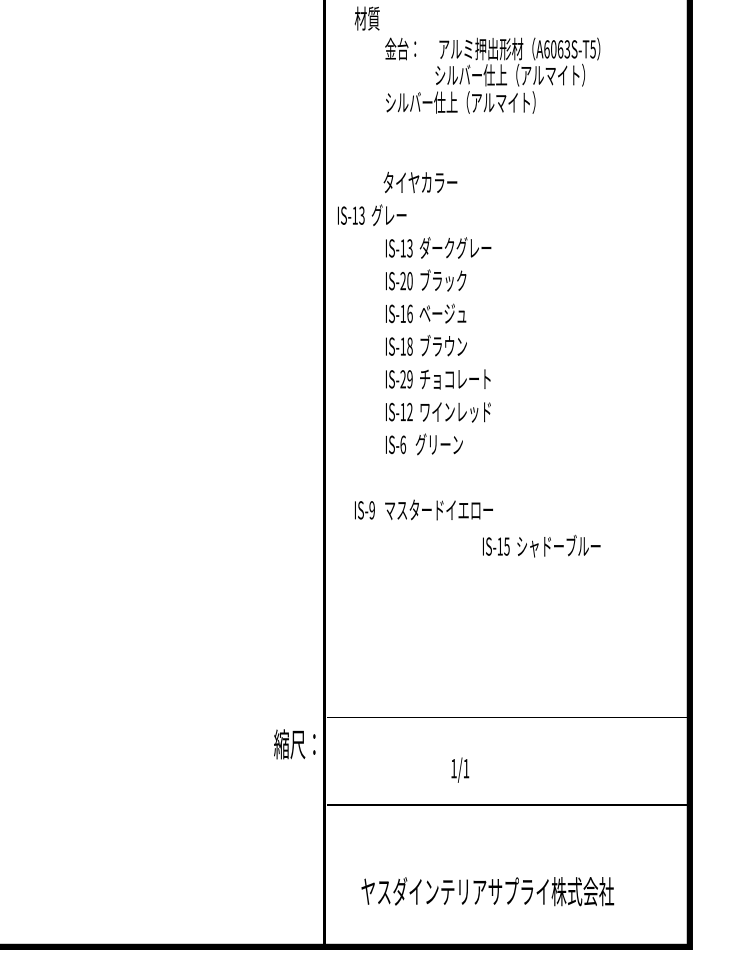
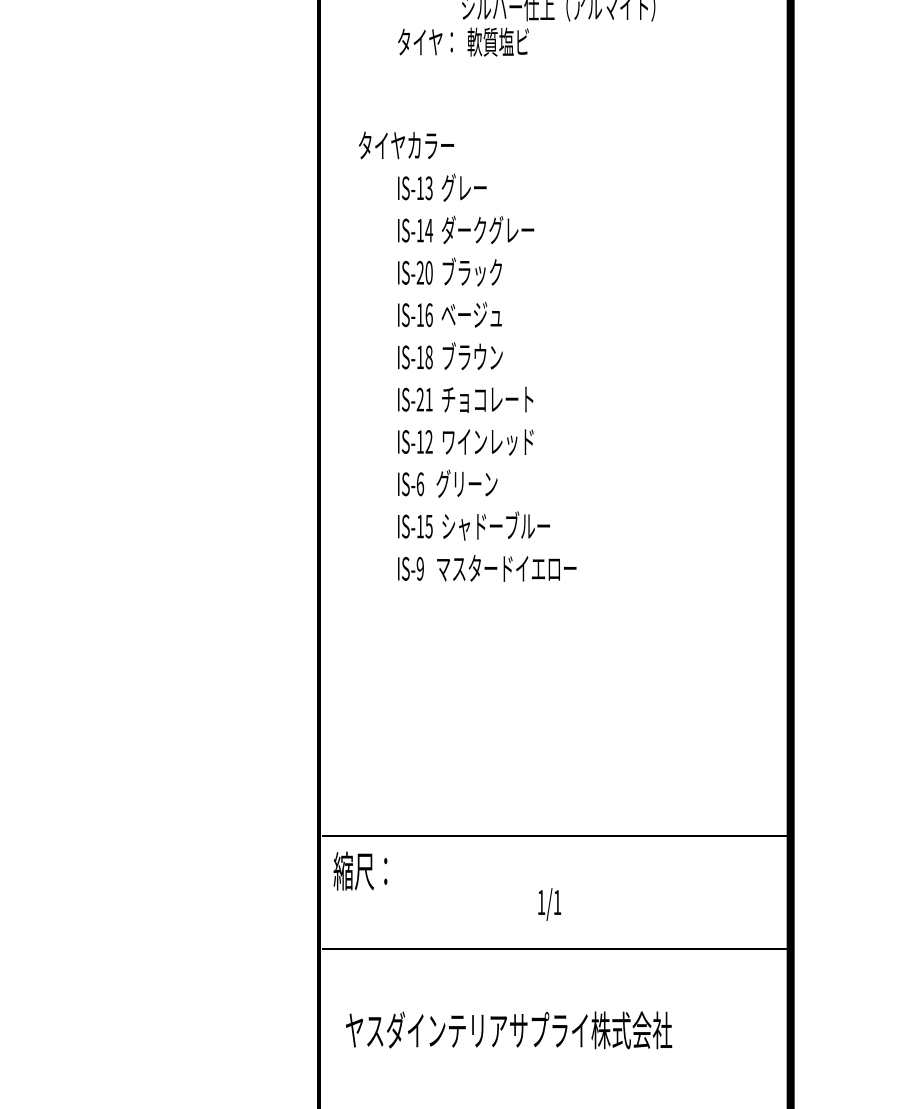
text: (460, 102) -> (494, 42), シルバー仕上（アルマイト） -> タイヤ：  軟質塩ビ
text: (420, 181) -> (406, 144), moved
text: (372, 214) -> (442, 186), moved
text: (409, 248) -> (428, 230), IS-13 -> IS-14
text: (409, 379) -> (428, 399), IS-29 -> IS-21
text: (423, 509) -> (486, 567), moved
text: (541, 545) -> (473, 525), moved
text: (294, 744) -> (360, 871), moved
text: (460, 769) -> (549, 903), moved
text: (487, 891) -> (508, 1030), moved

